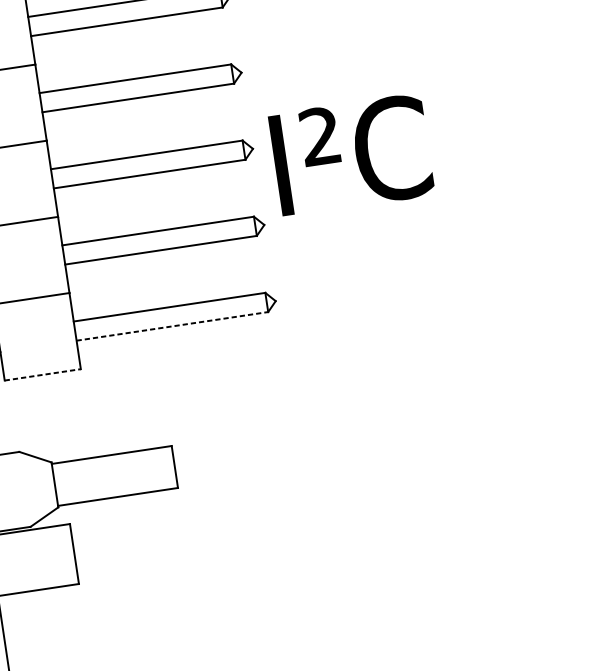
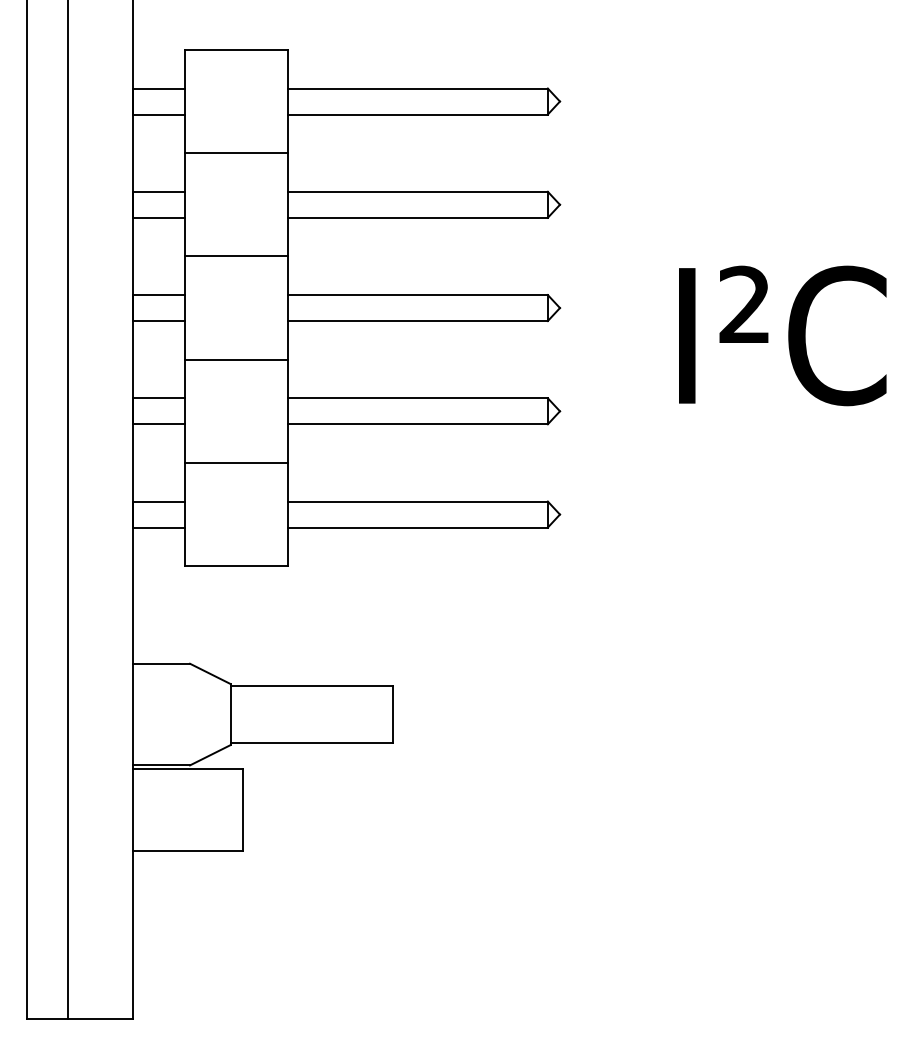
text: (351, 154) -> (782, 335), moved
line: (172, 326) -> (417, 527), dashed -> solid
line: (42, 375) -> (236, 566), dashed -> solid

